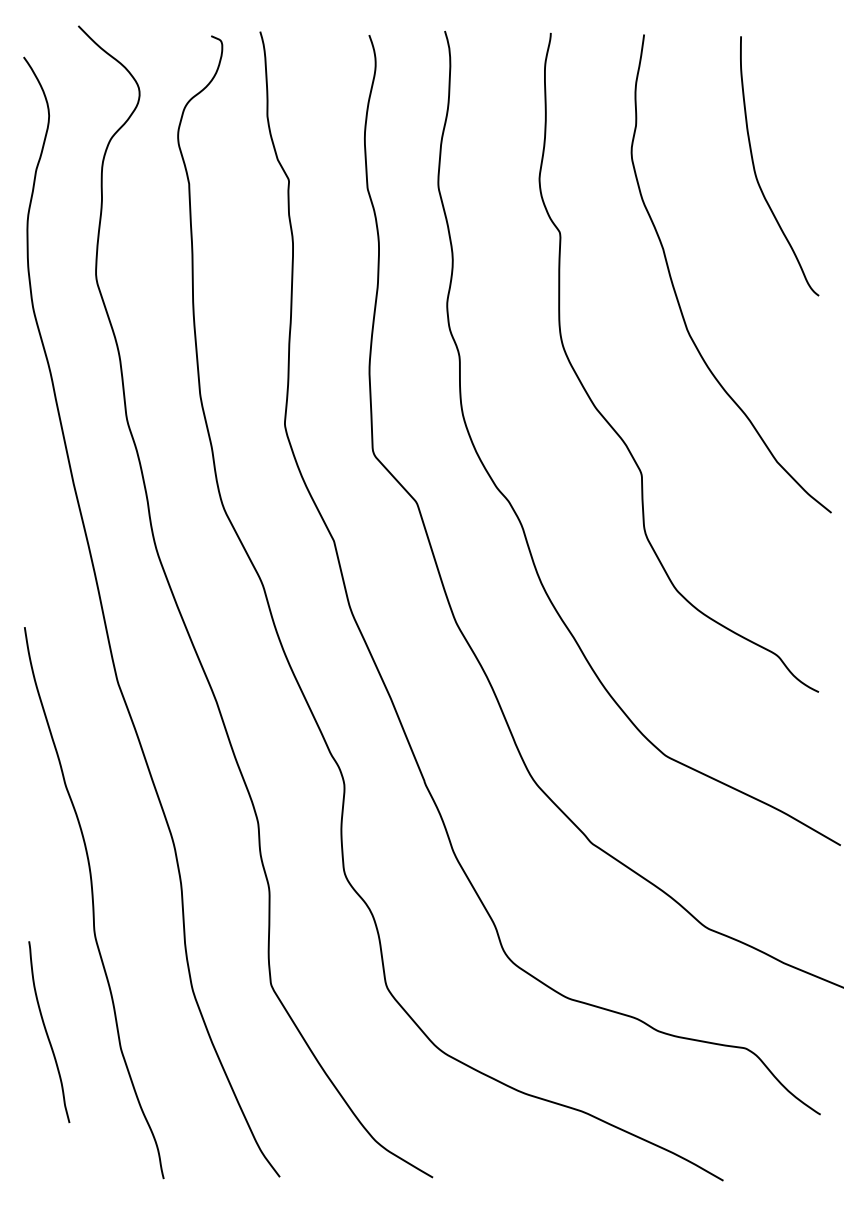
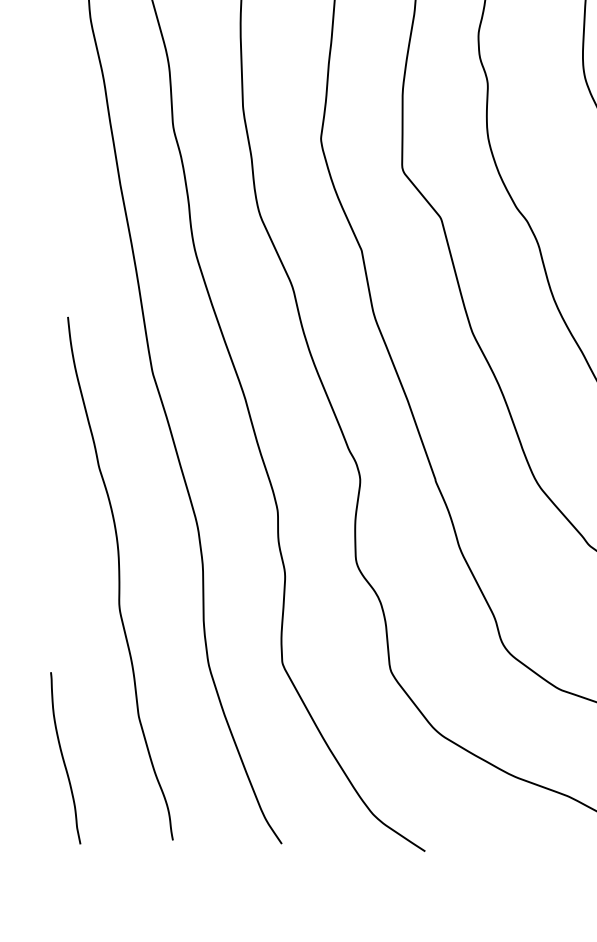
curve: (47, 1031) -> (64, 757), moved

